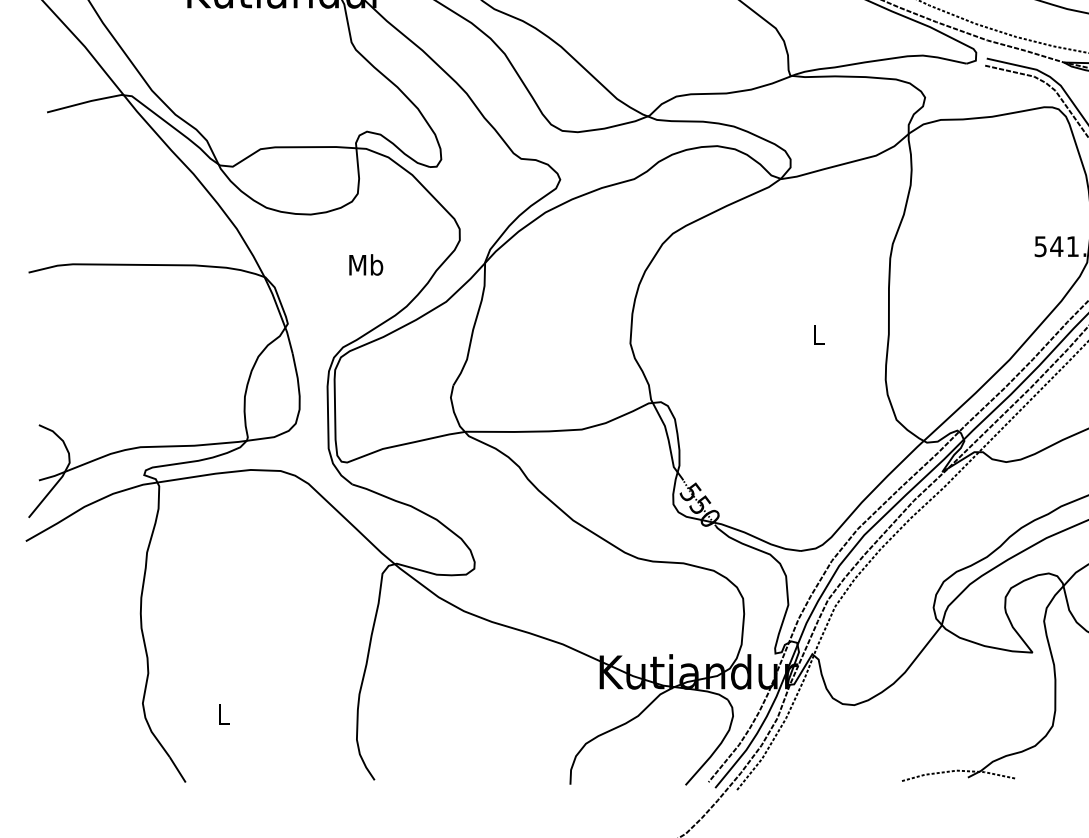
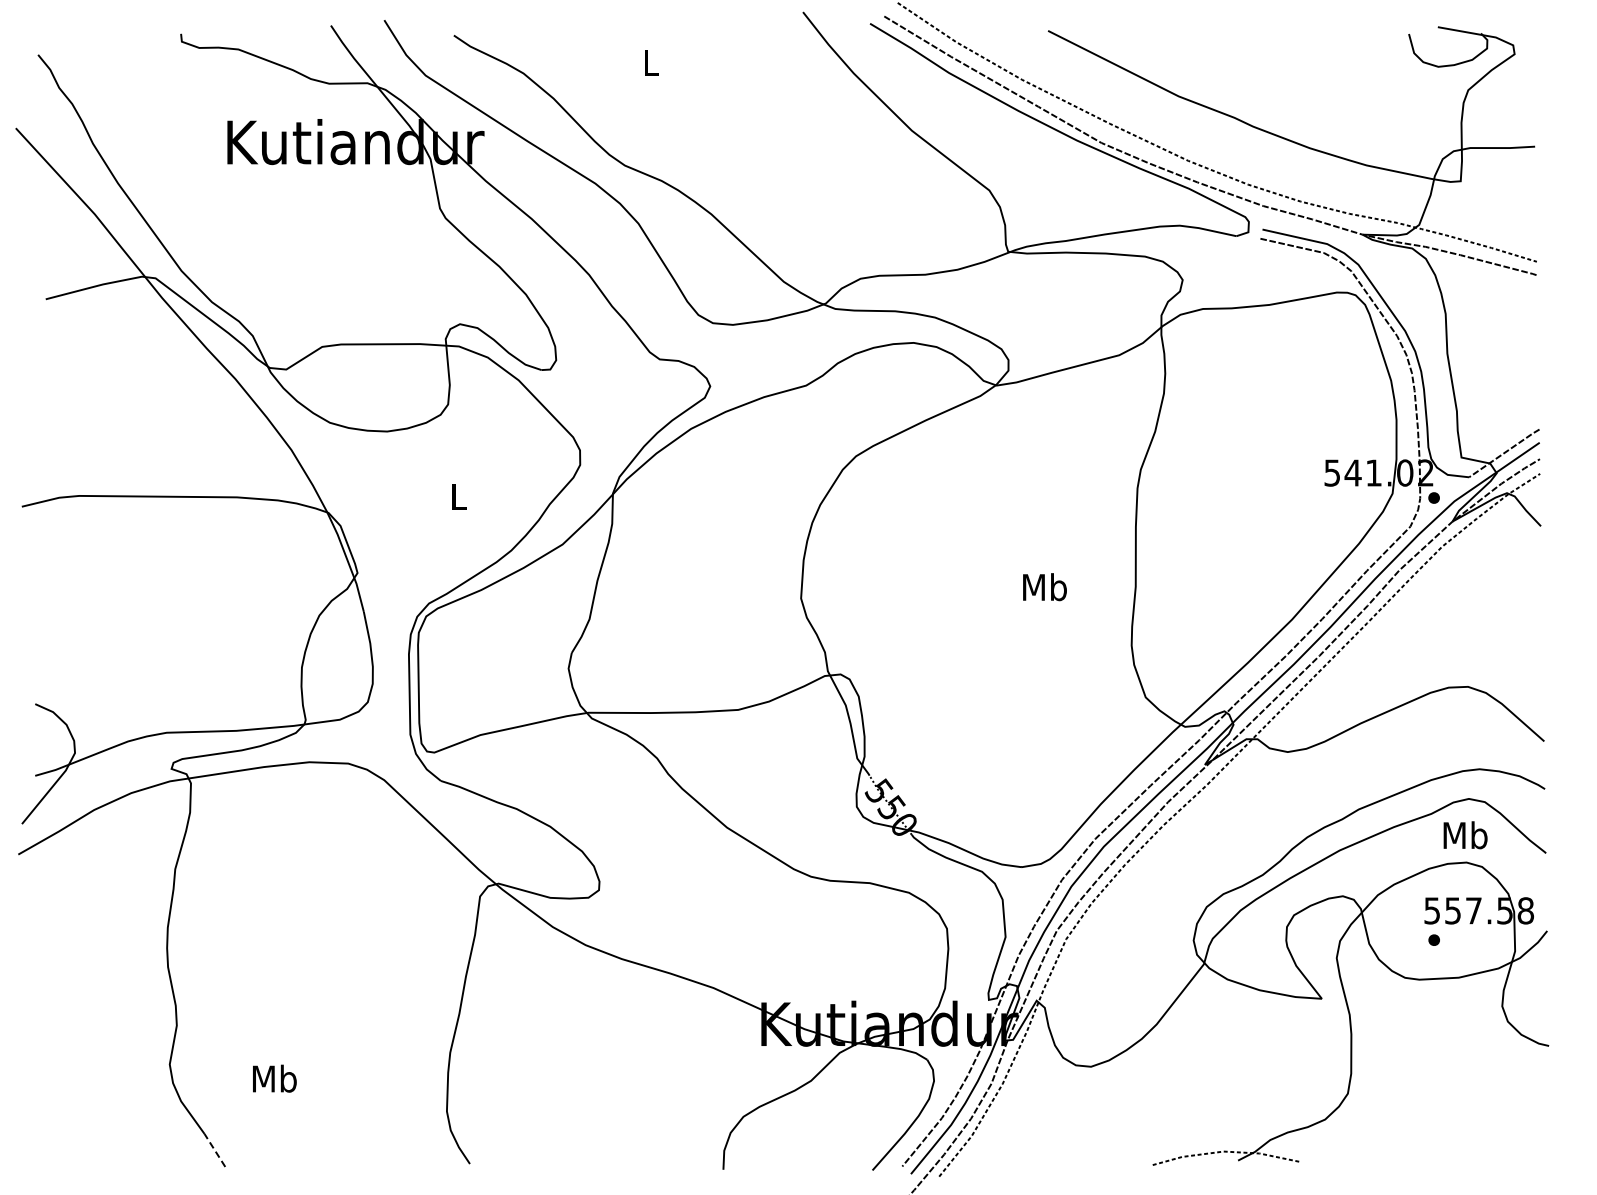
text: (365, 264) -> (458, 496), Mb -> L
text: (818, 335) -> (1044, 587), L -> Mb
text: (223, 714) -> (274, 1078), L -> Mb
line: (177, 769) -> (214, 1150), solid -> dashed

